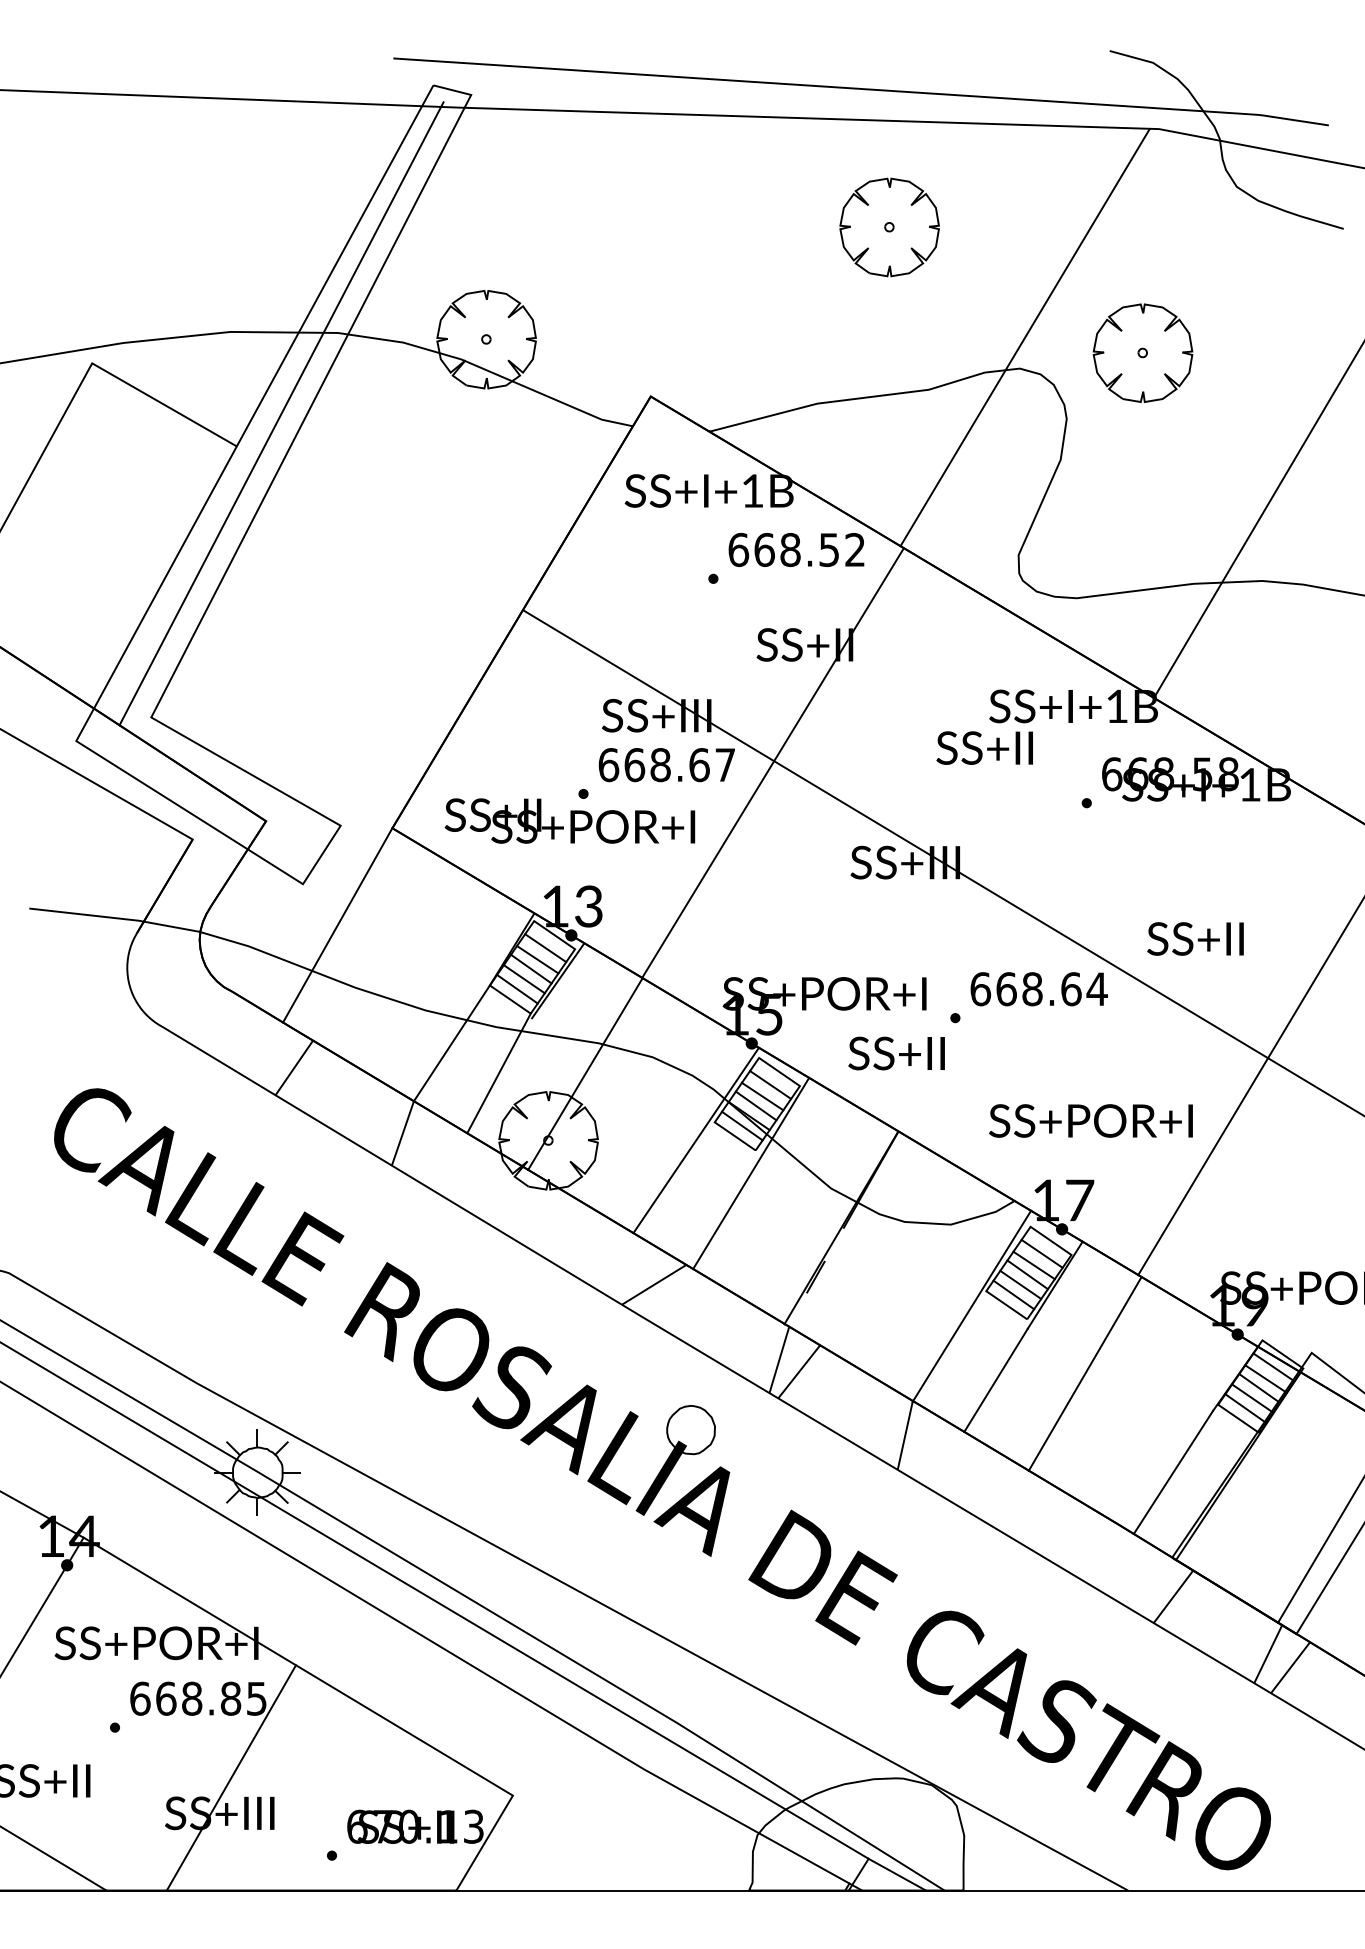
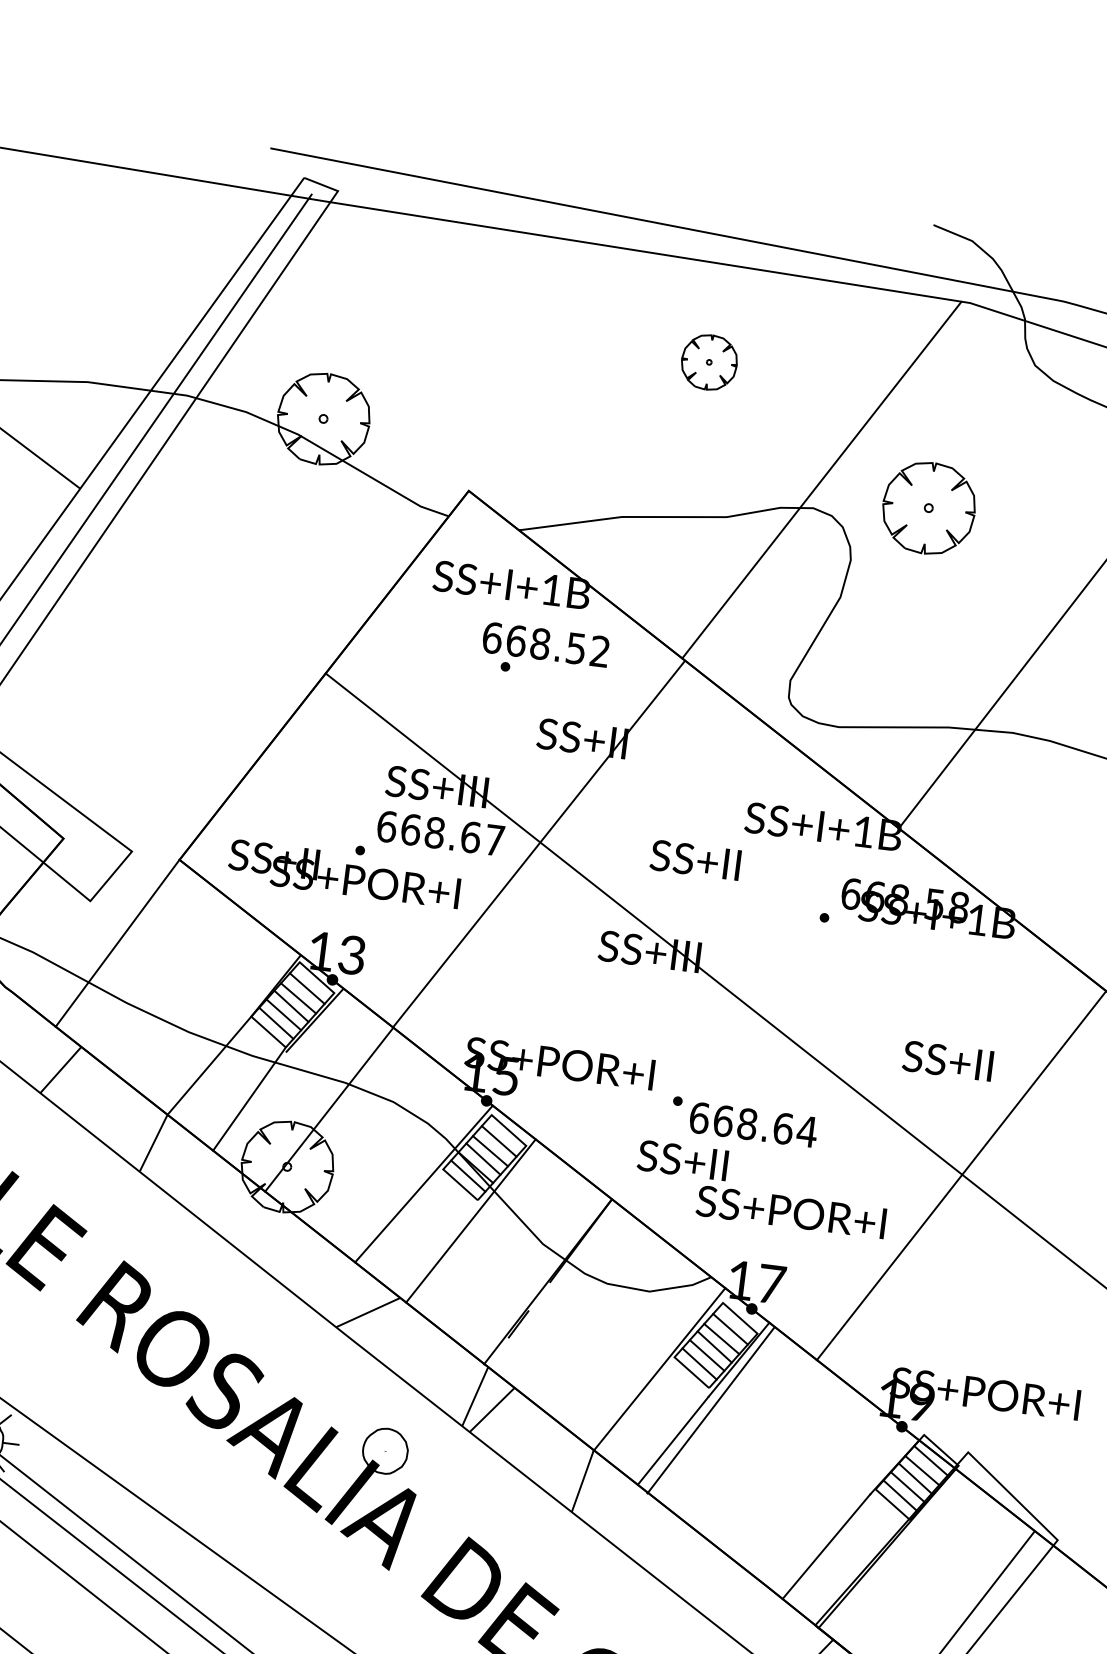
part: (889, 227) -> (709, 362), size x0.6
text: (796, 549) -> (545, 644), moved
text: (984, 747) -> (695, 859), moved
text: (1195, 938) -> (948, 1060), moved
text: (1038, 989) -> (752, 1125), moved
text: (896, 1053) -> (682, 1160), moved
line: (1084, 1373) -> (710, 1409), moved

